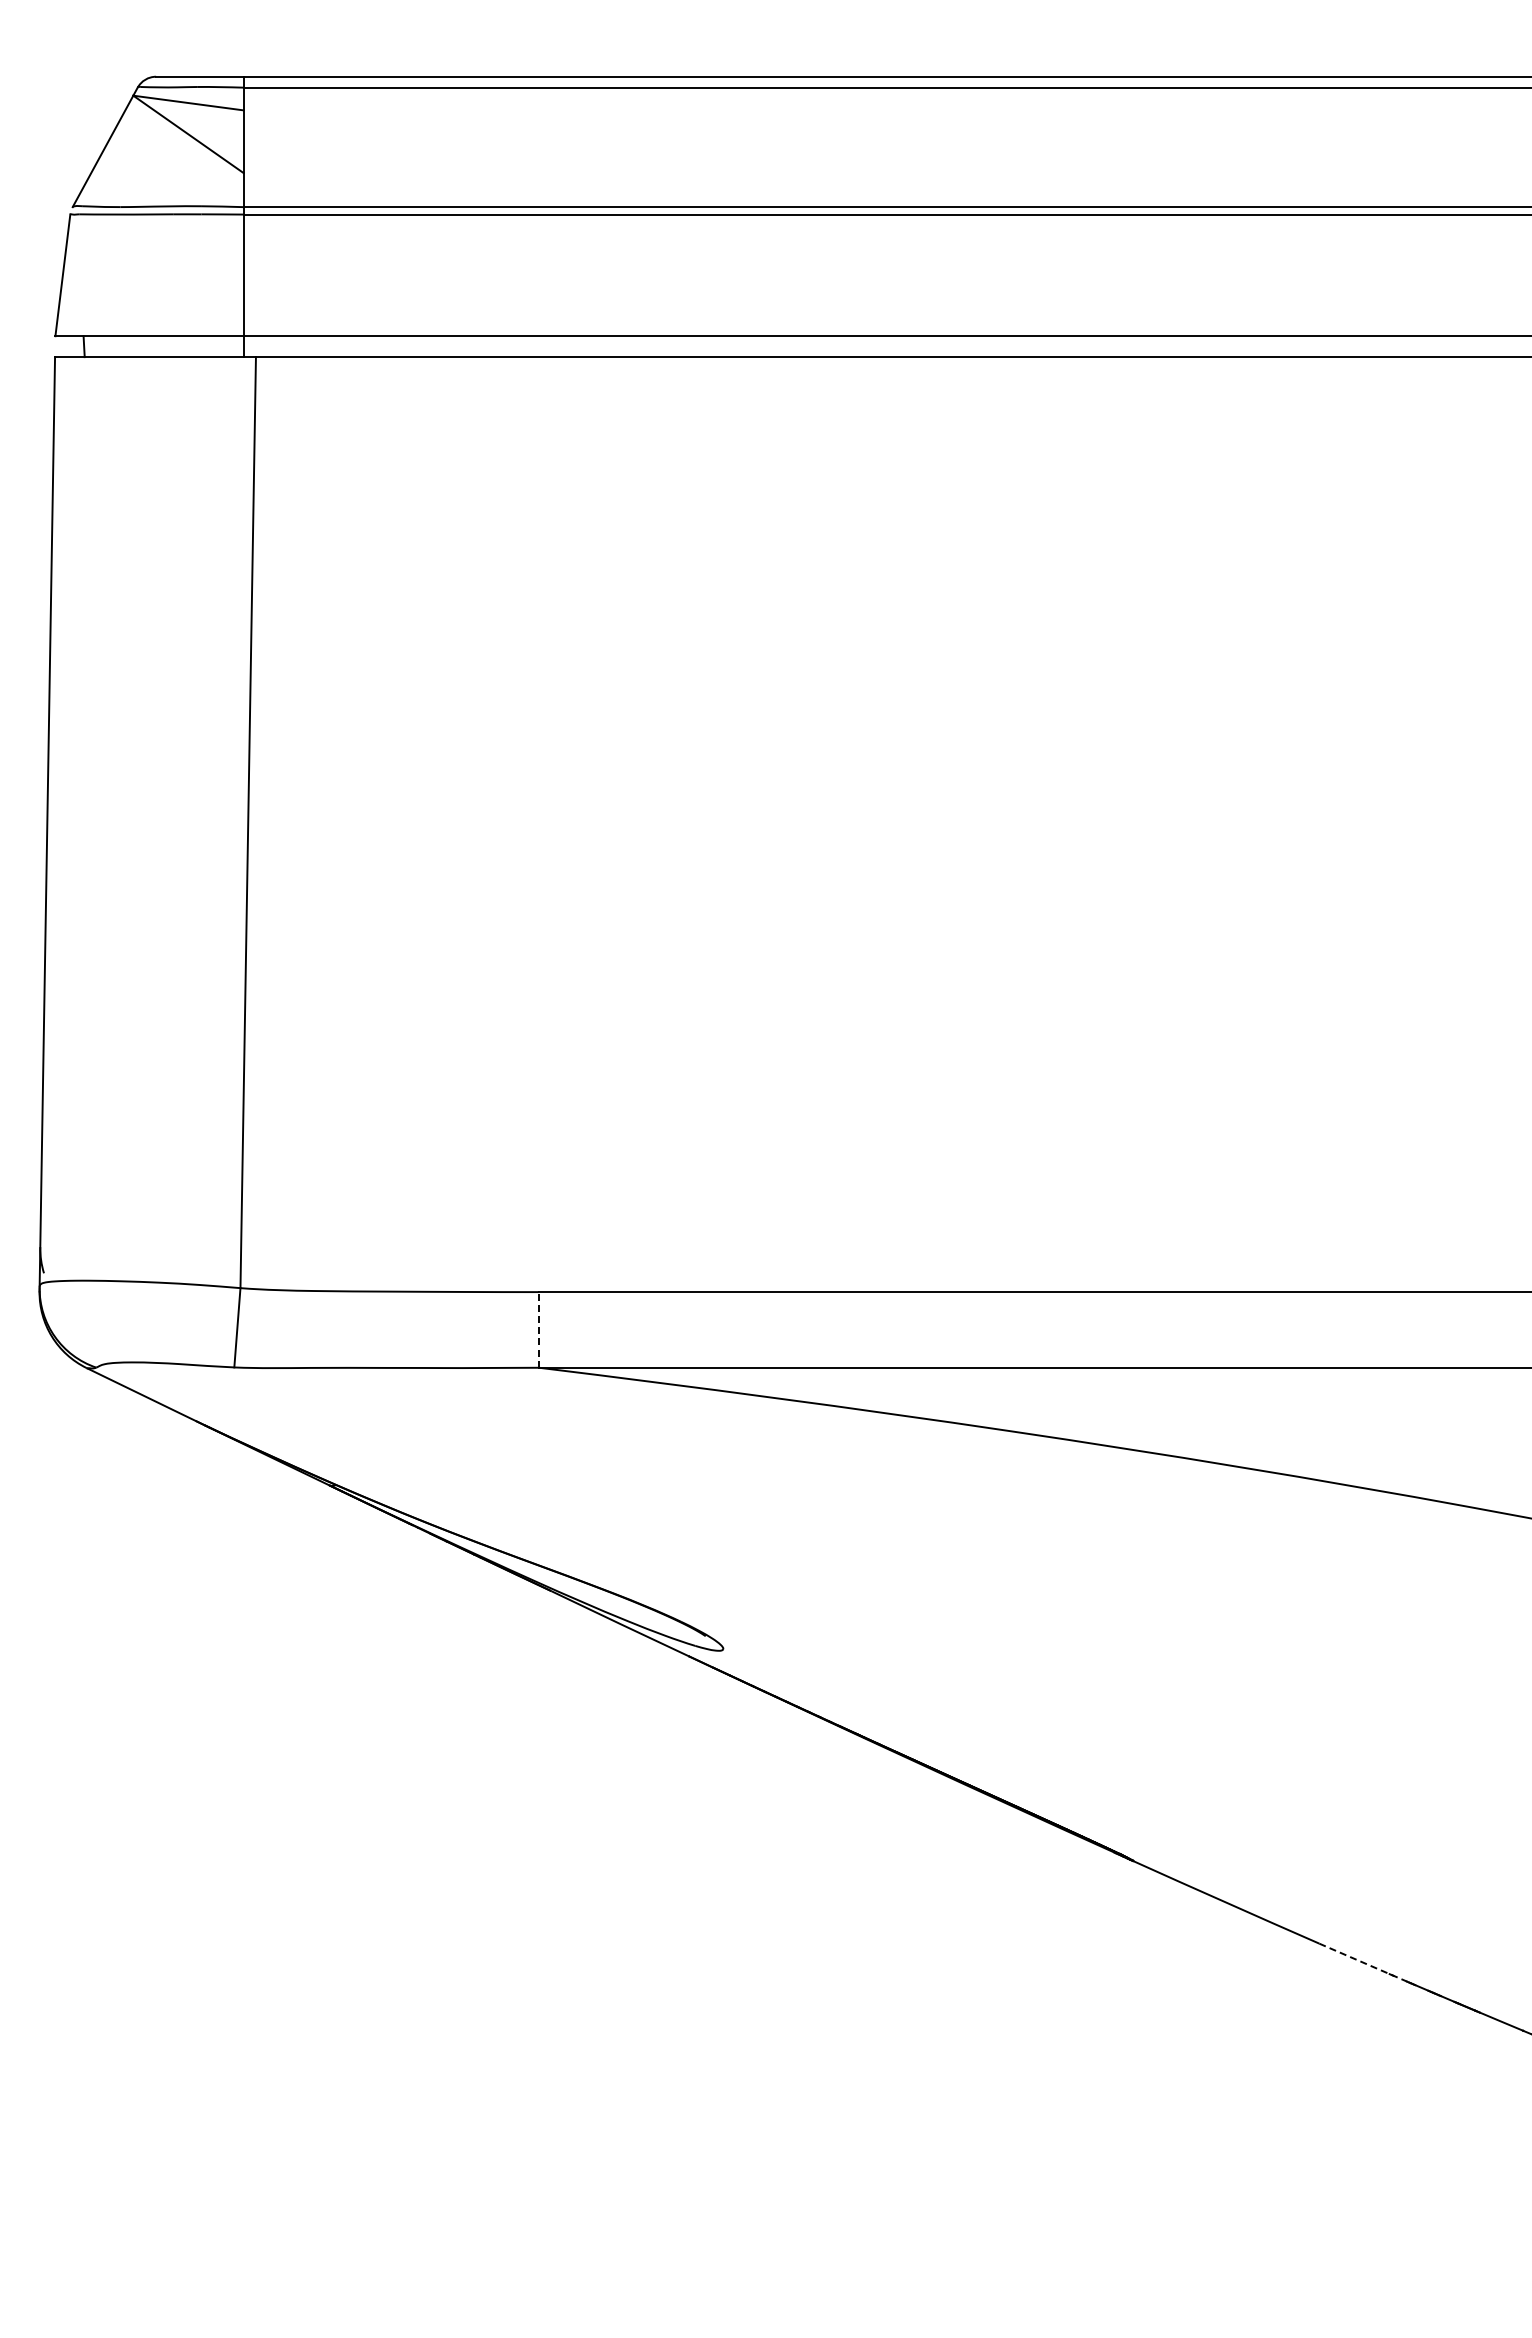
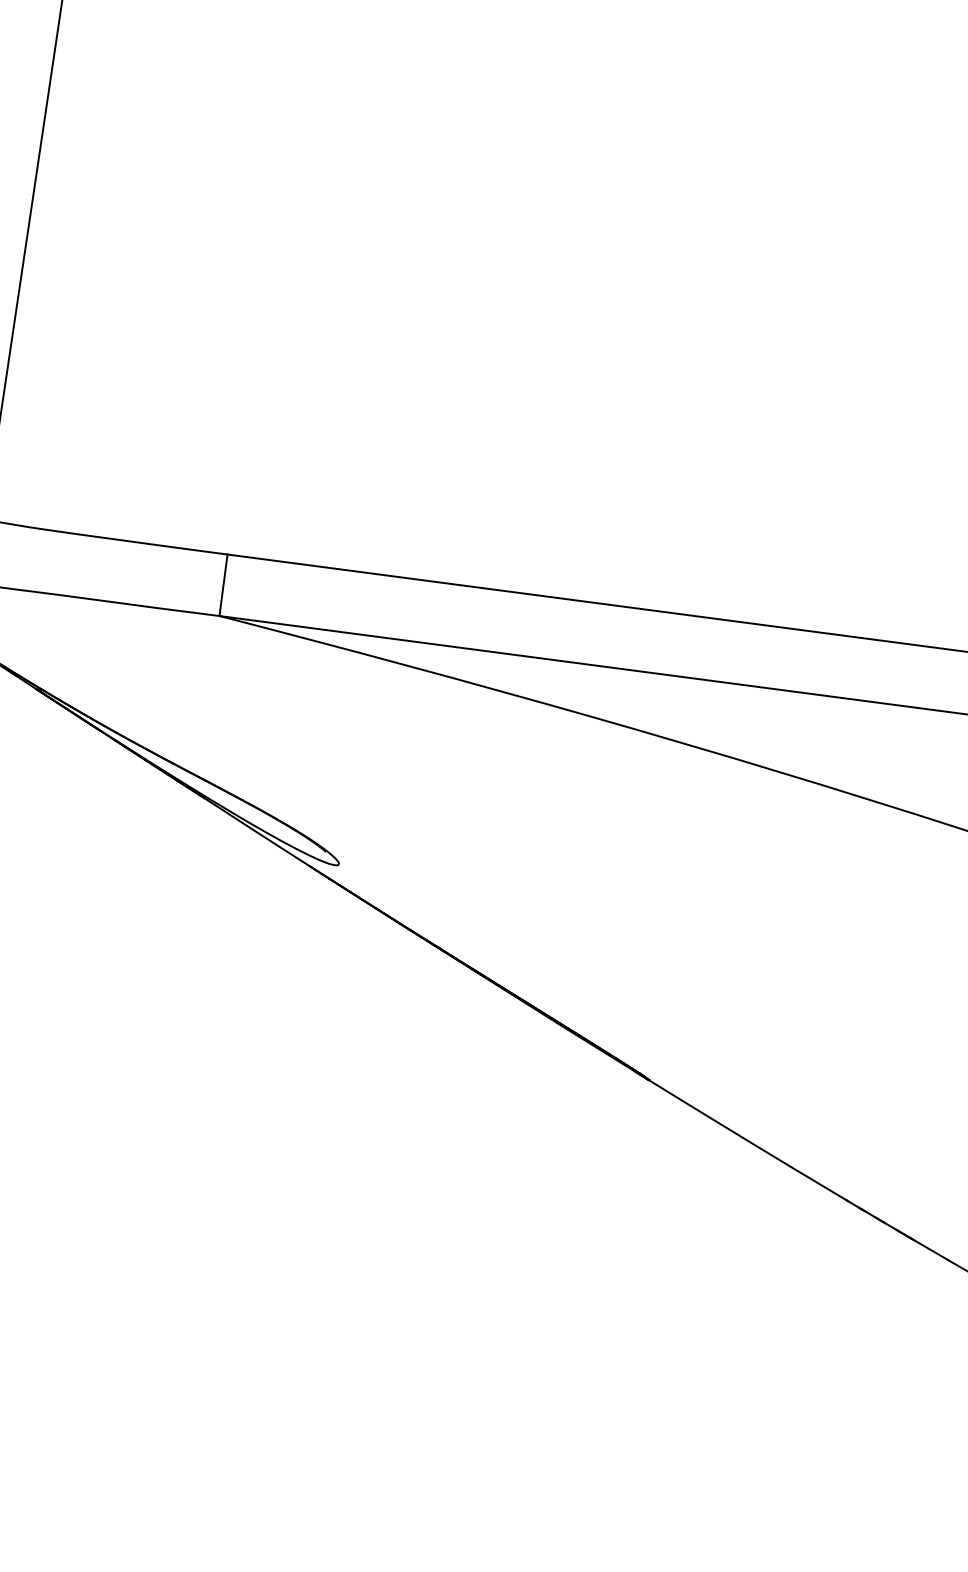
line: (539, 1329) -> (223, 584), dashed -> solid
line: (1364, 1963) -> (826, 1188), dashed -> solid

